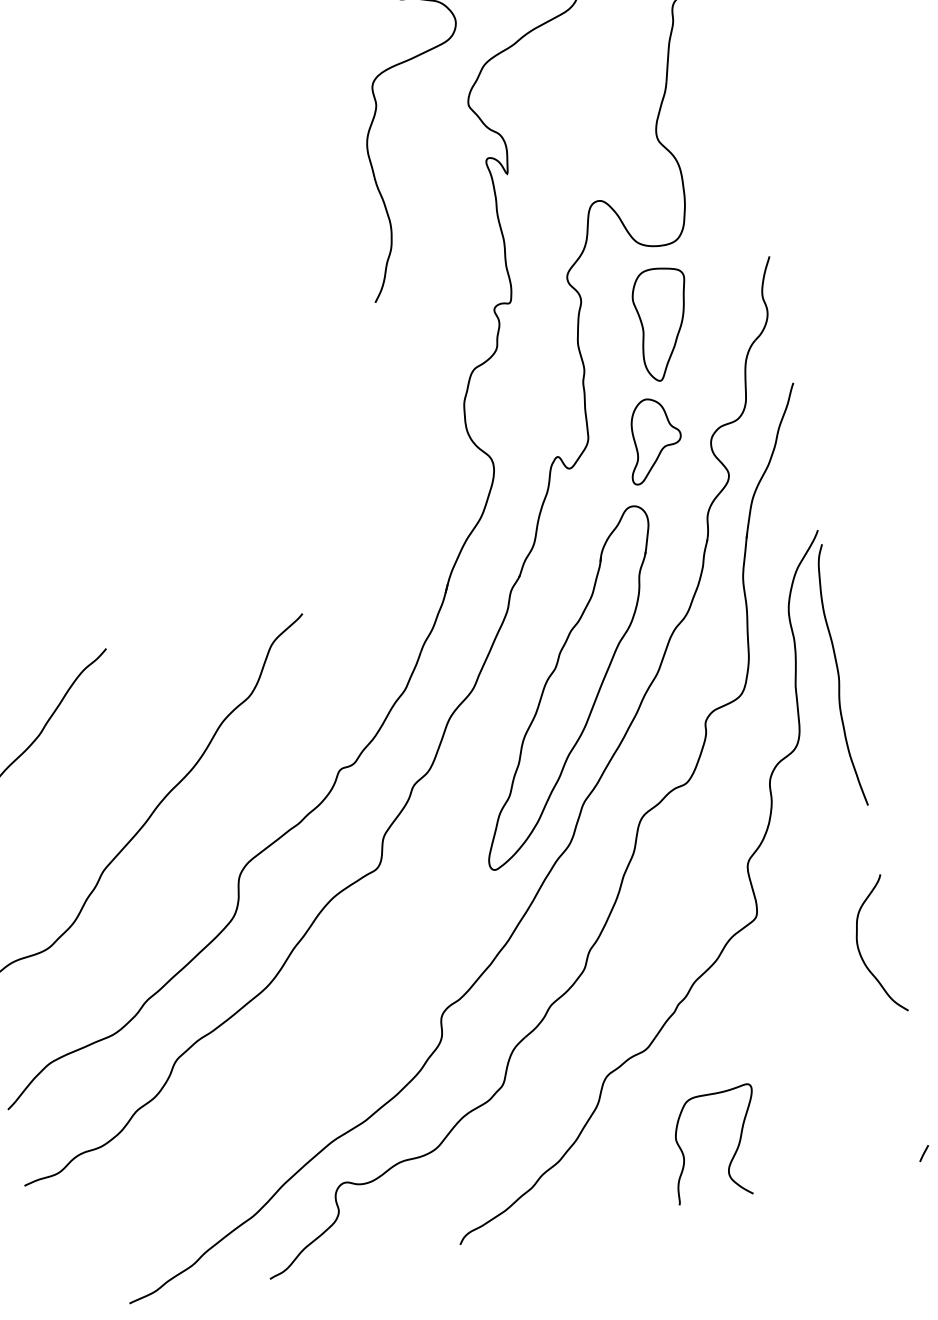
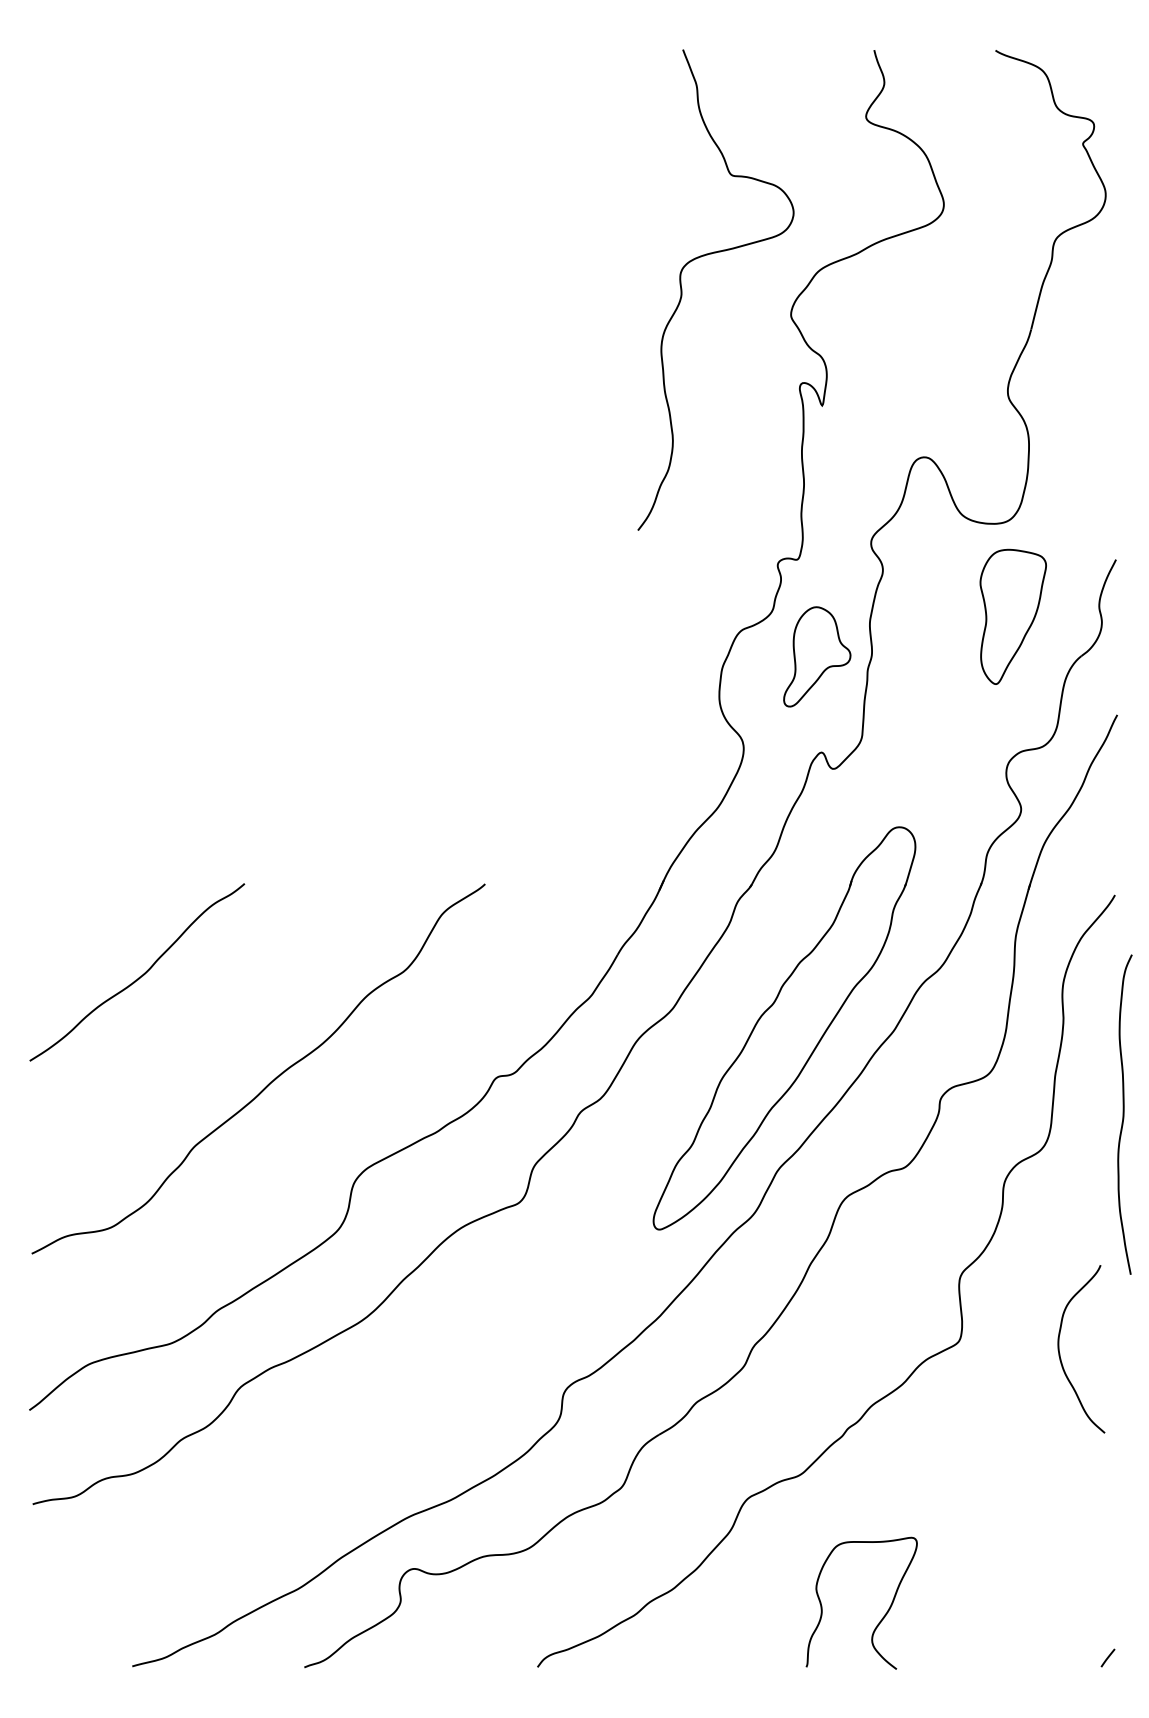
part: (664, 323) -> (1012, 616), moved
part: (653, 439) -> (817, 656), moved
curve: (839, 675) -> (1124, 1114), moved
curve: (860, 952) -> (1060, 1353), moved

